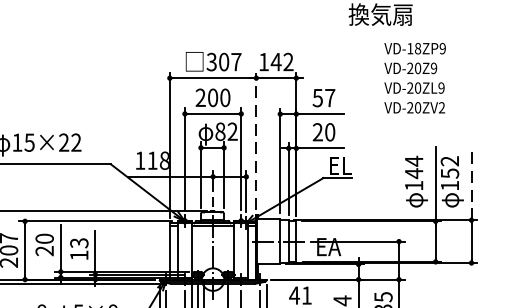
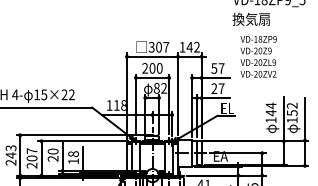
text: (414, 77) -> (258, 56), moved
text: (330, 131) -> (221, 88), 20 -> 27
line: (257, 142) -> (178, 94), dashed -> solid
line: (472, 182) -> (305, 118), dashed -> solid
text: (79, 243) -> (73, 154), 13 -> 18

